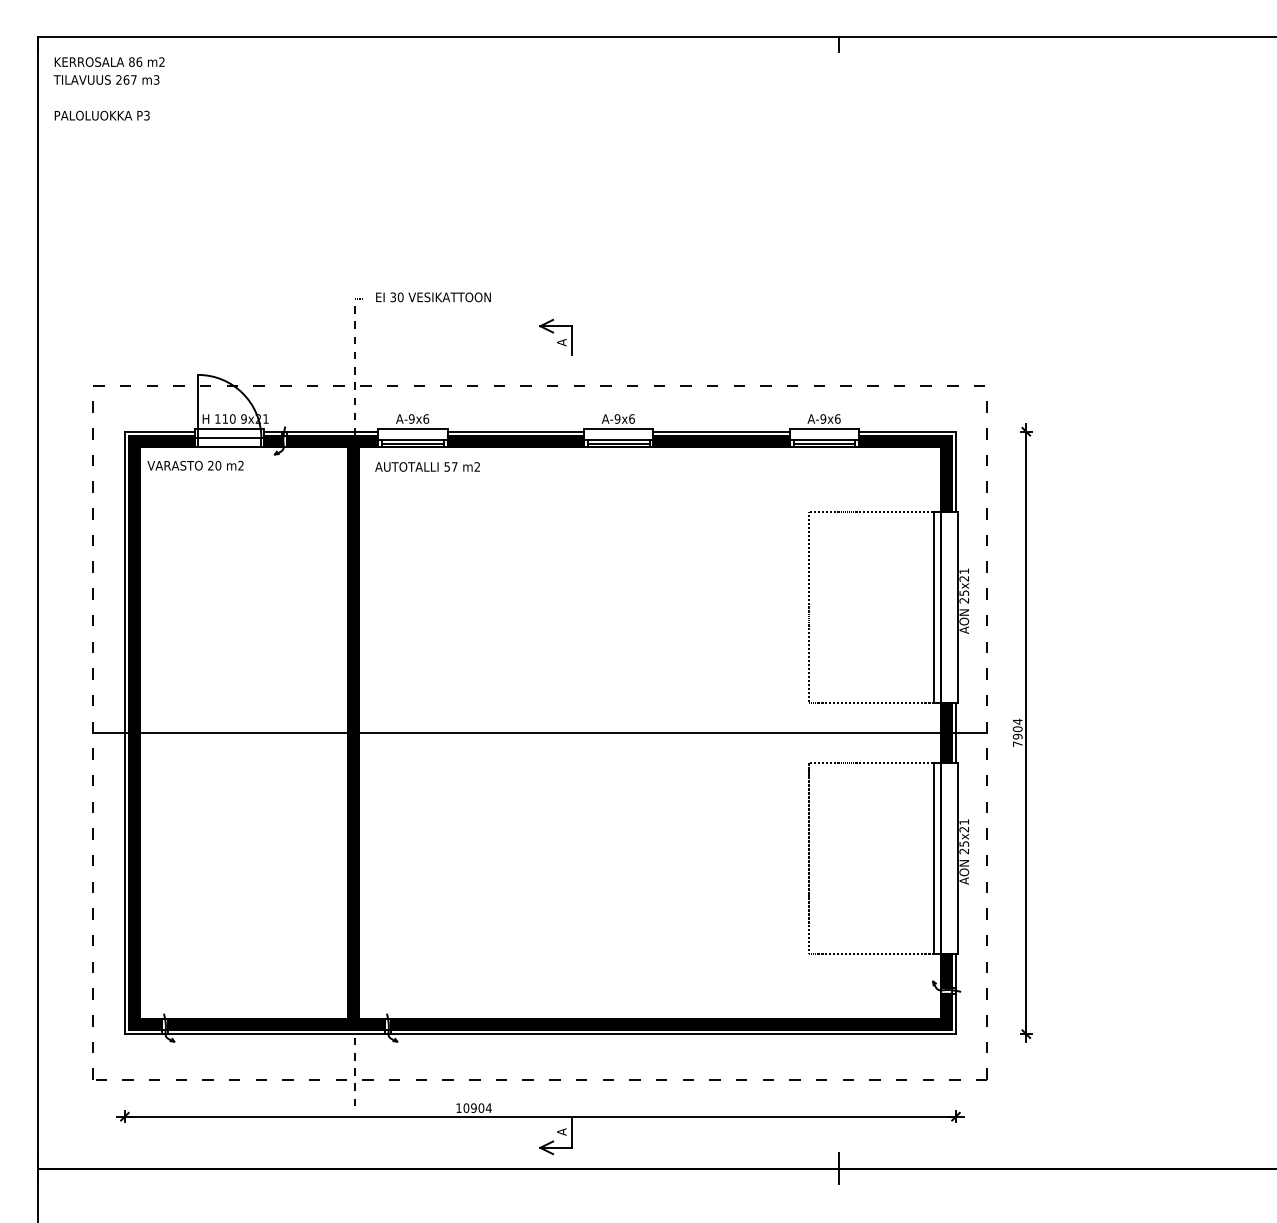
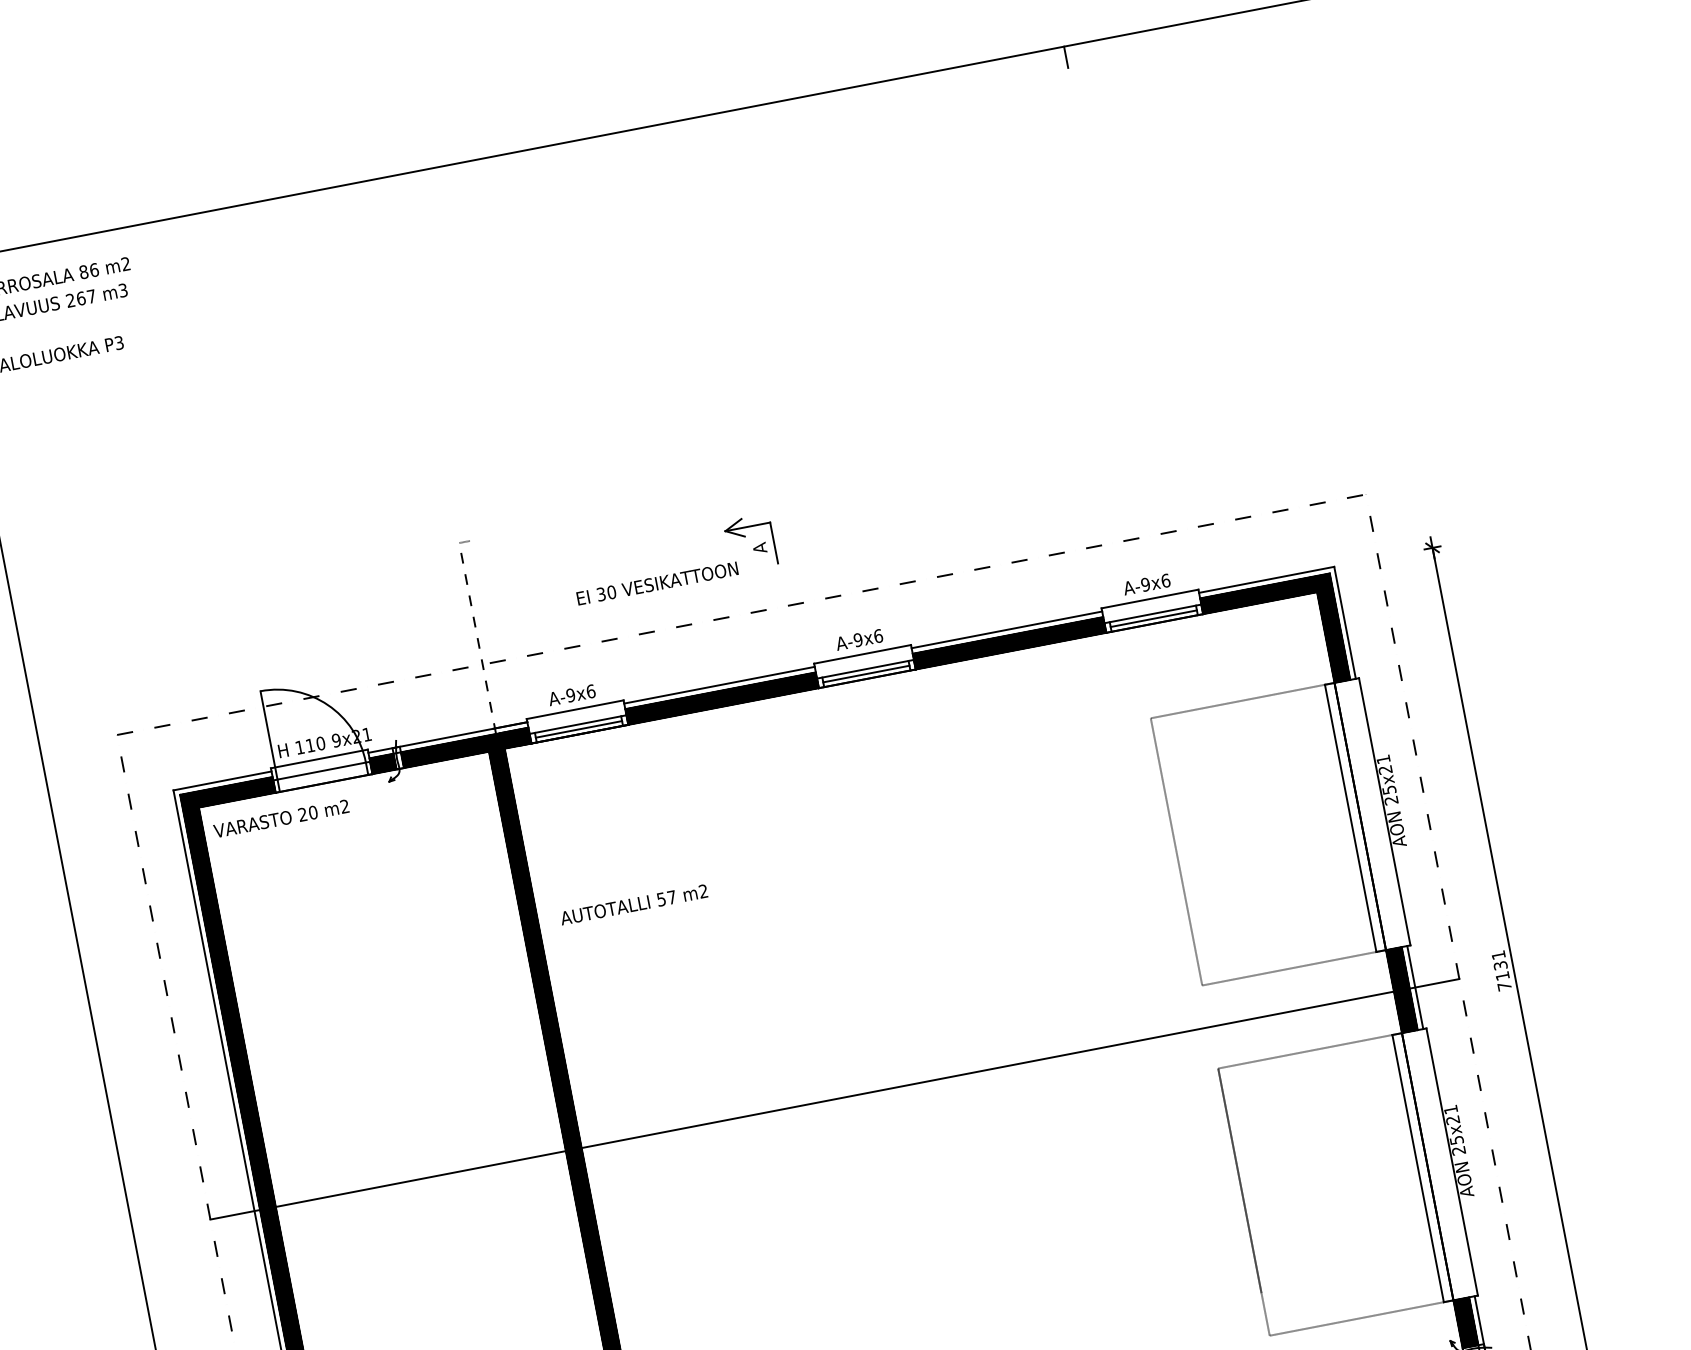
text: (433, 297) -> (657, 583), moved
text: (427, 466) -> (633, 904), moved
text: (1017, 728) -> (1500, 964), 7904 -> 7131

